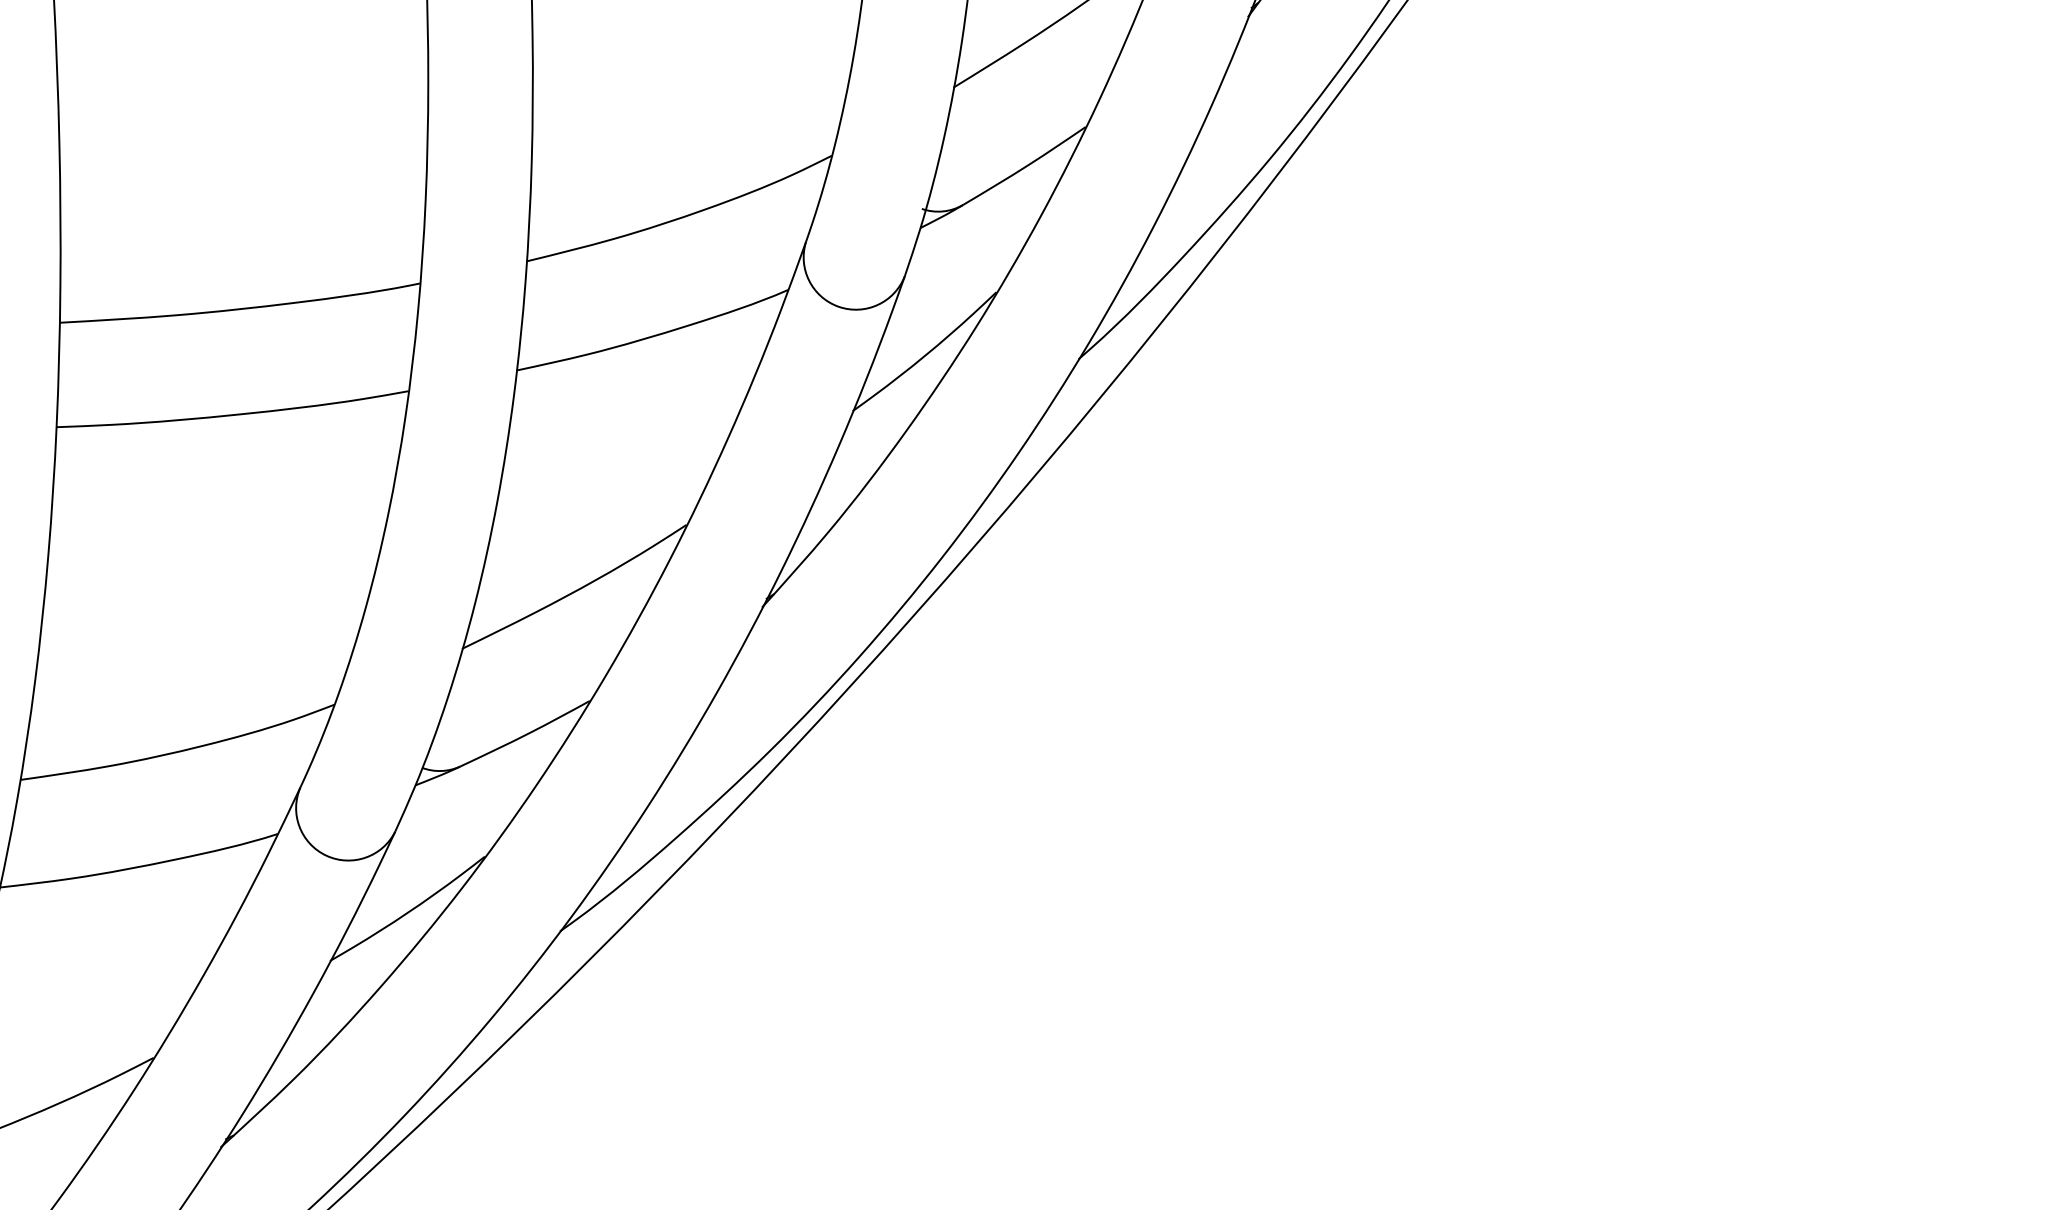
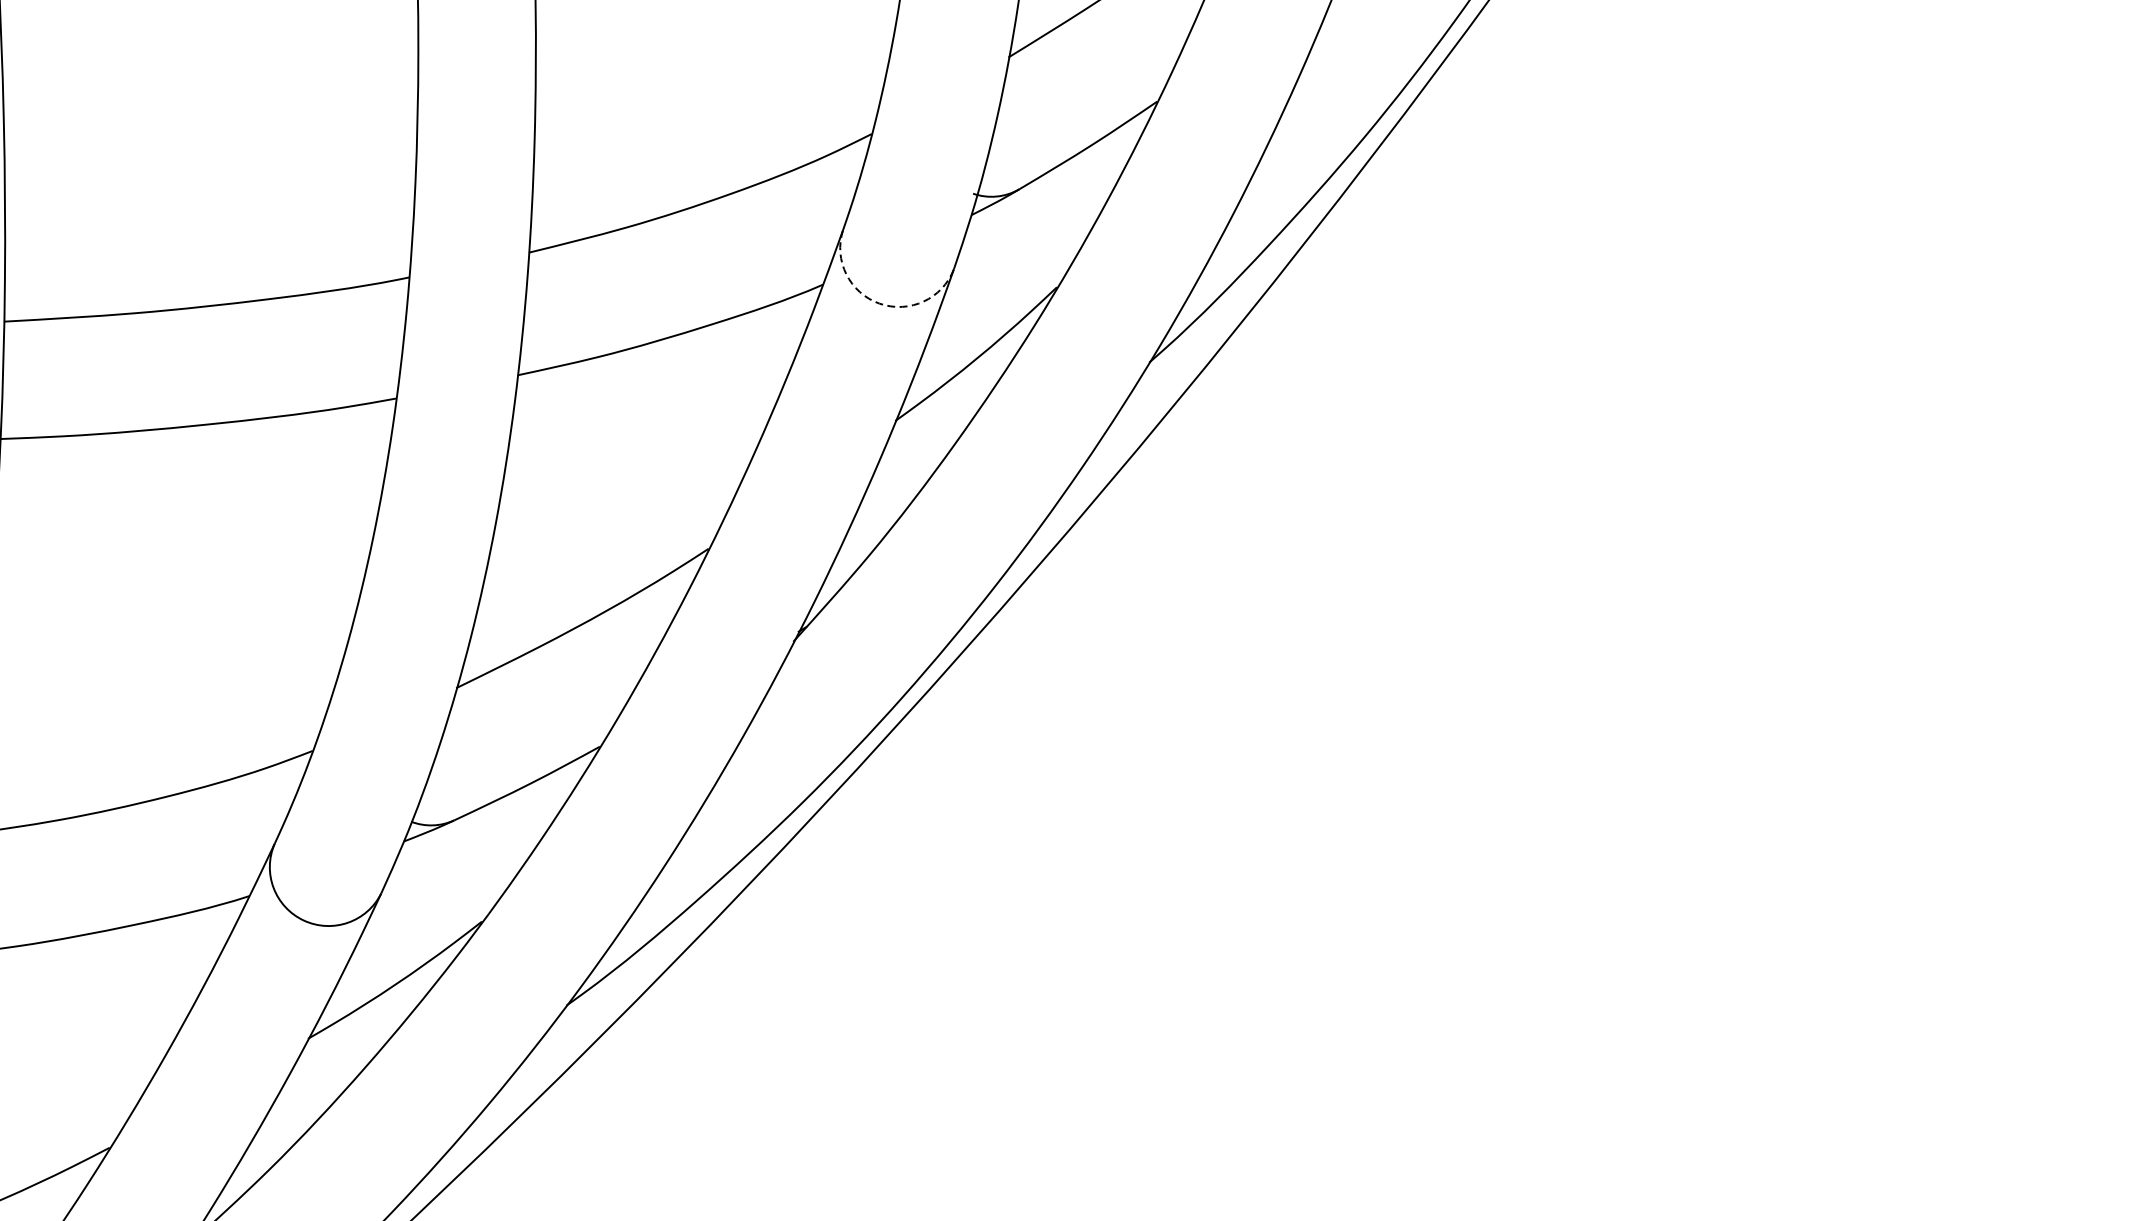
arc: (838, 306) -> (879, 303), solid -> dashed

